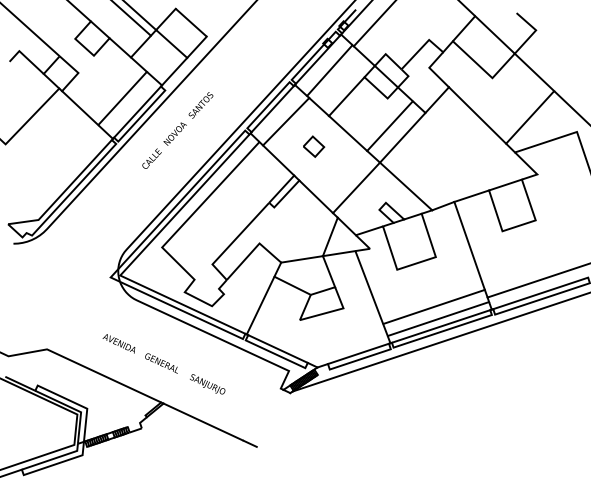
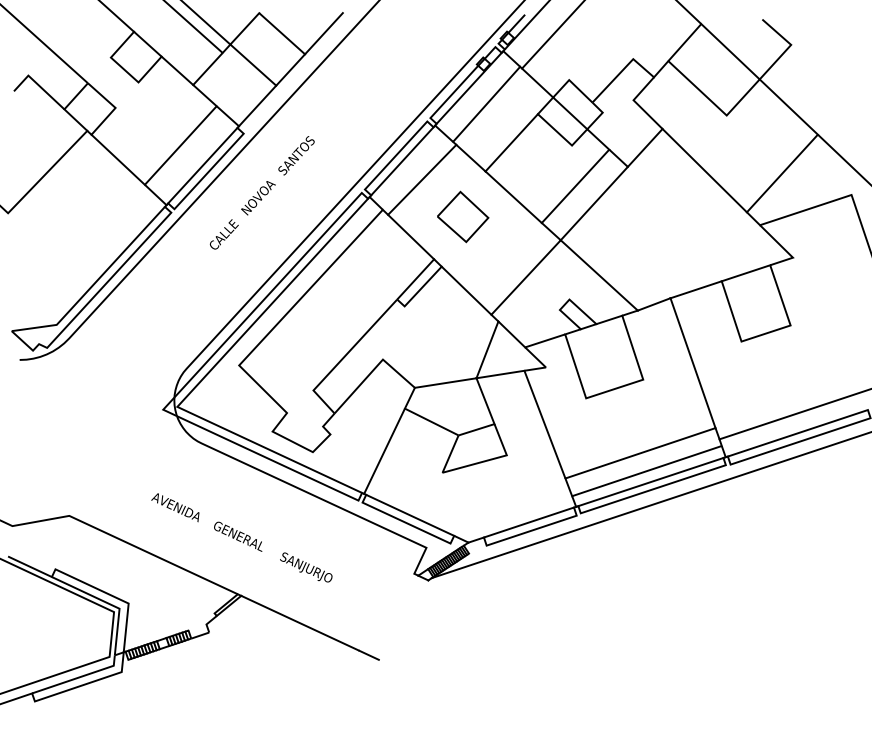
line: (219, 22) -> (323, 33), added
part: (313, 146) -> (462, 216), size x1.67

